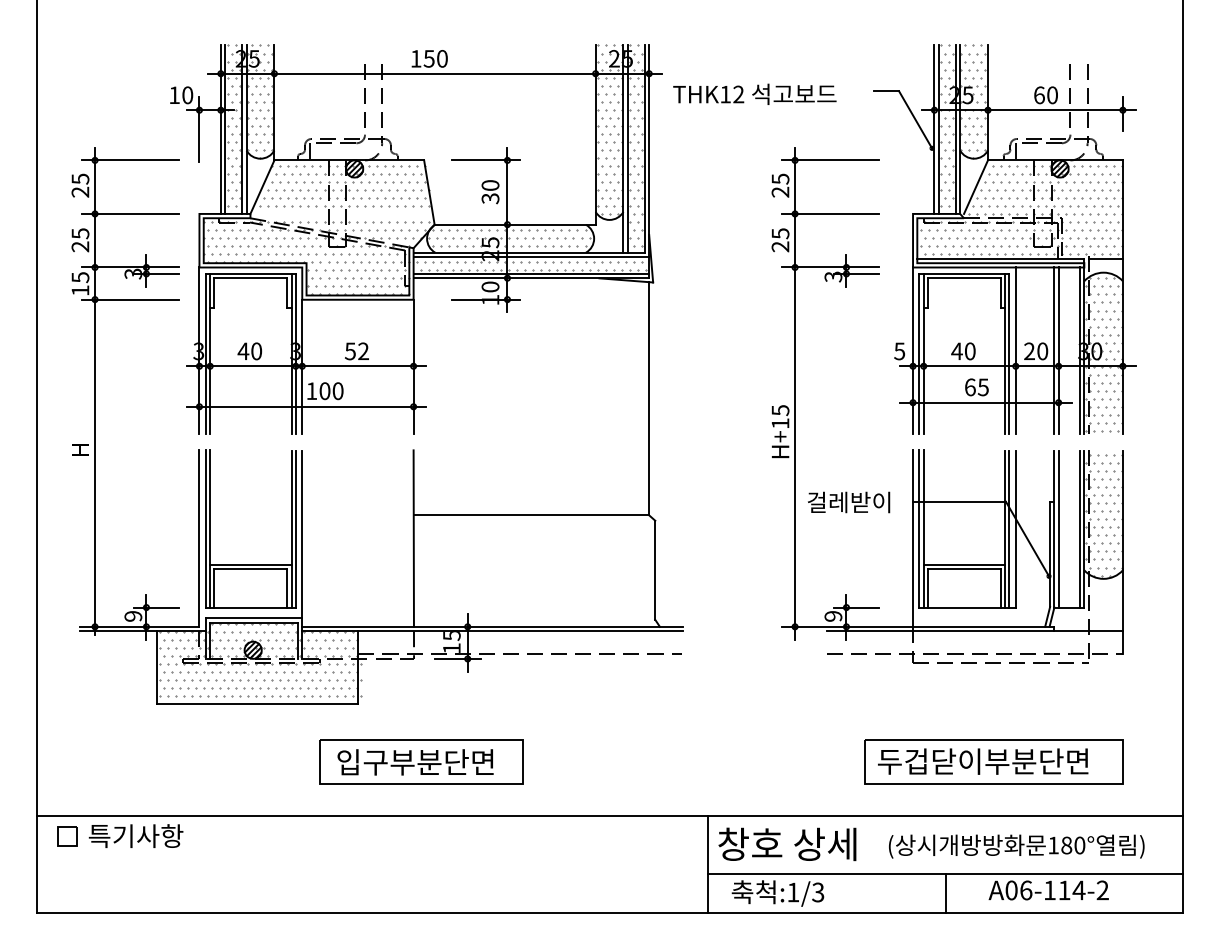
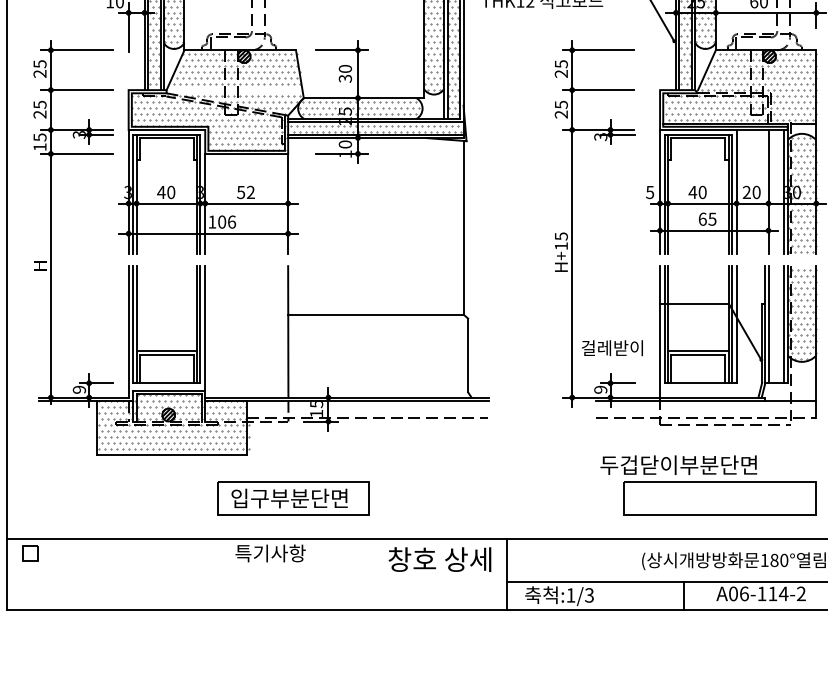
line: (1054, 350) -> (765, 191), removed
text: (337, 390) -> (231, 221), 100 -> 106
text: (849, 502) -> (612, 348), moved
text: (983, 761) -> (679, 465), moved
text: (135, 835) -> (270, 552), moved
text: (787, 844) -> (439, 559), moved

